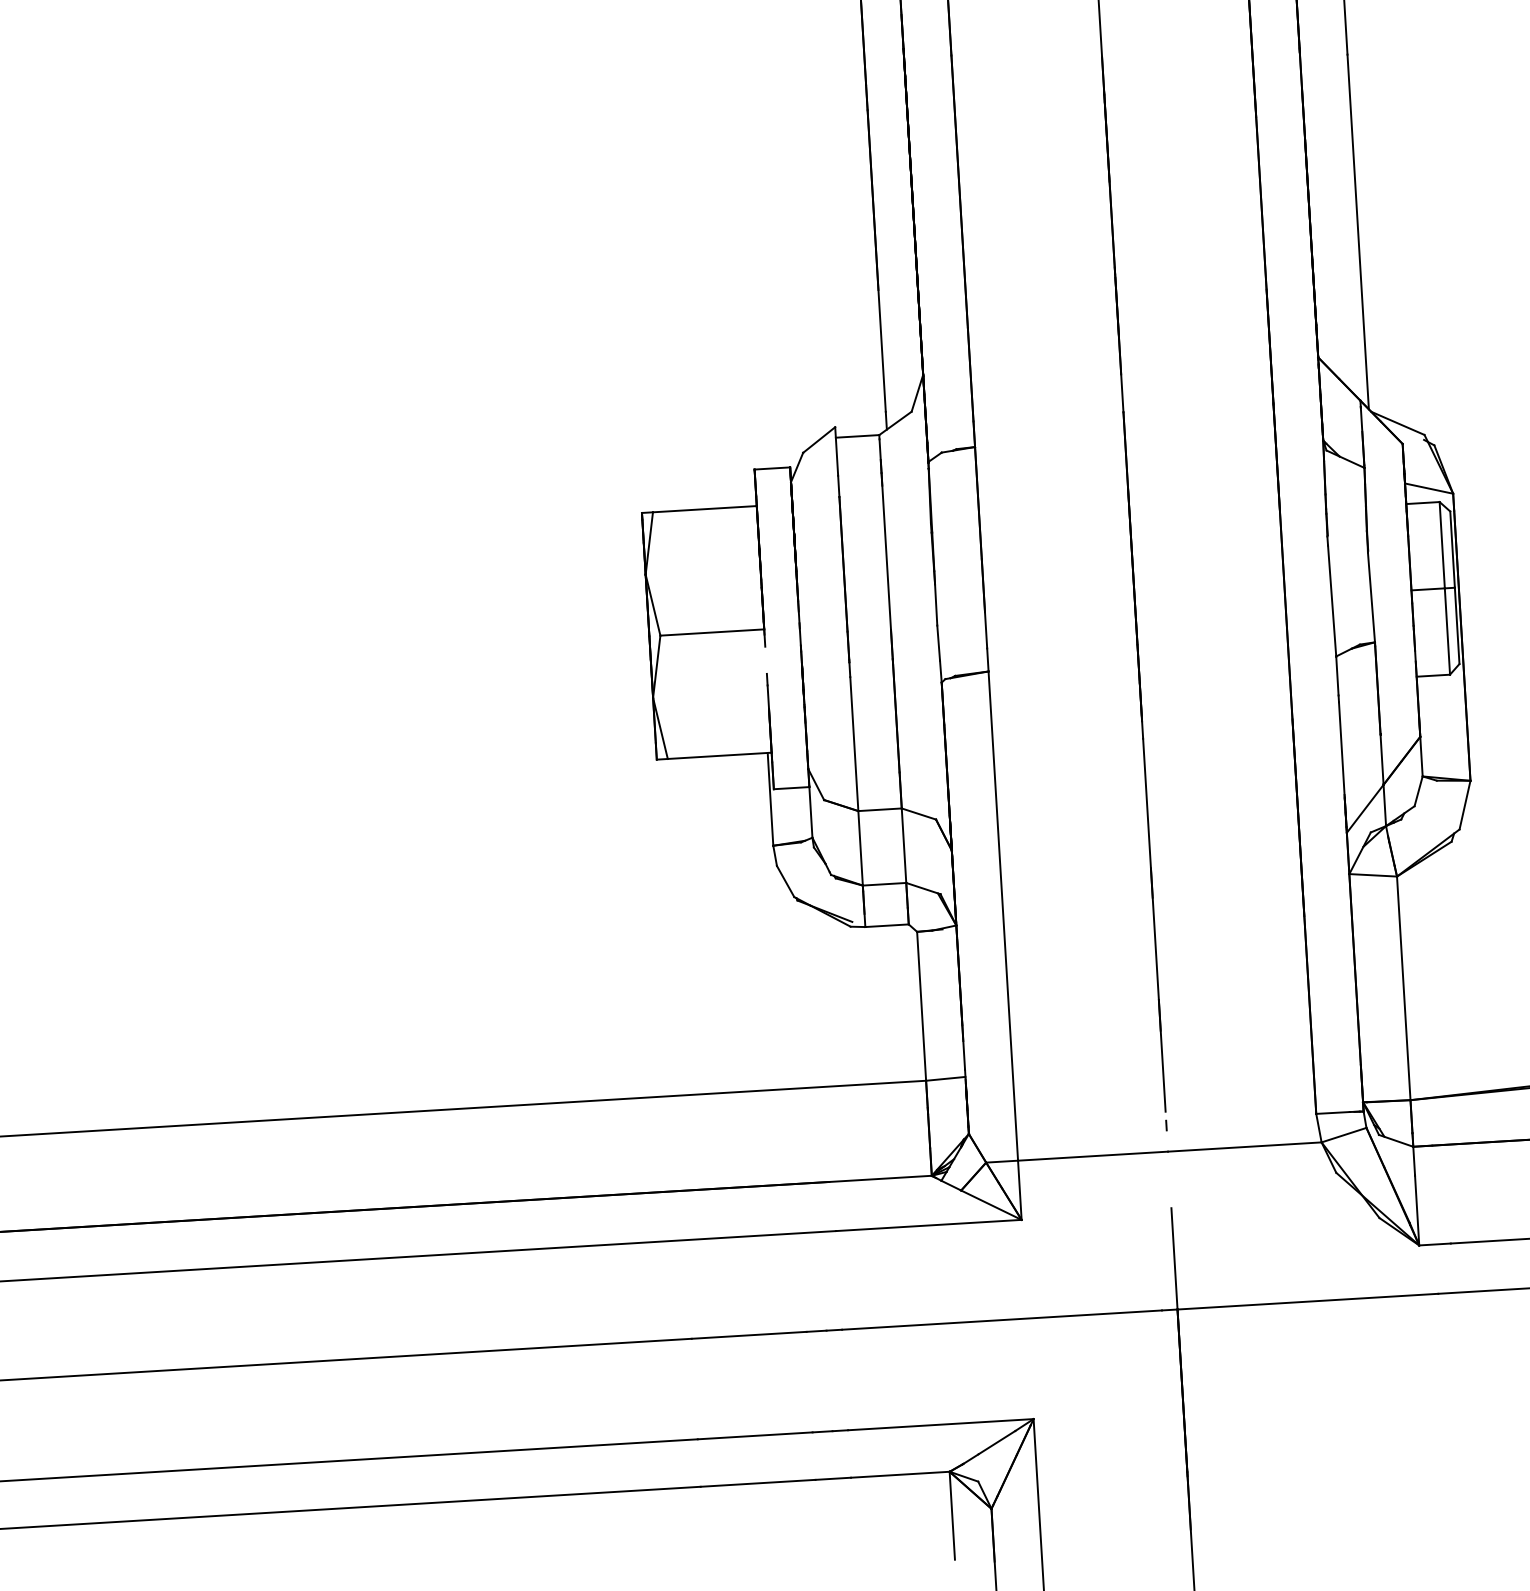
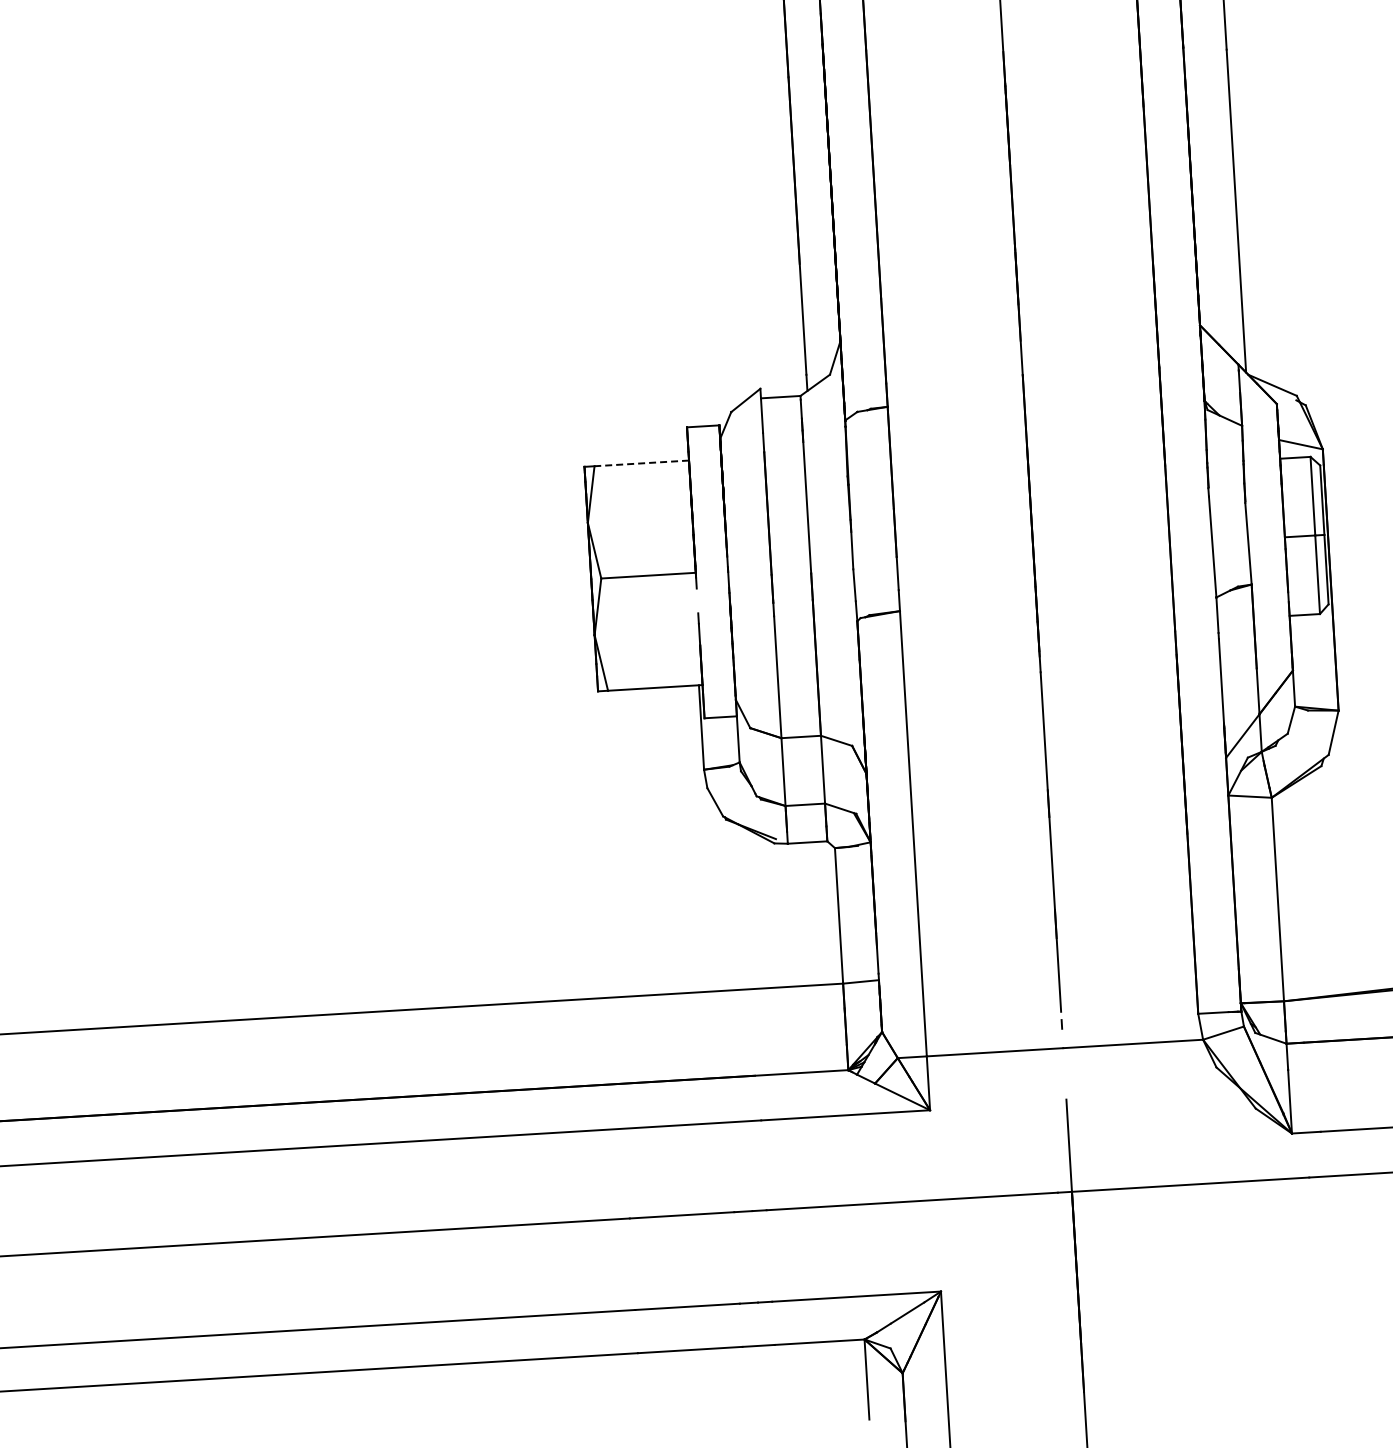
line: (704, 509) -> (641, 463), solid -> dashed

